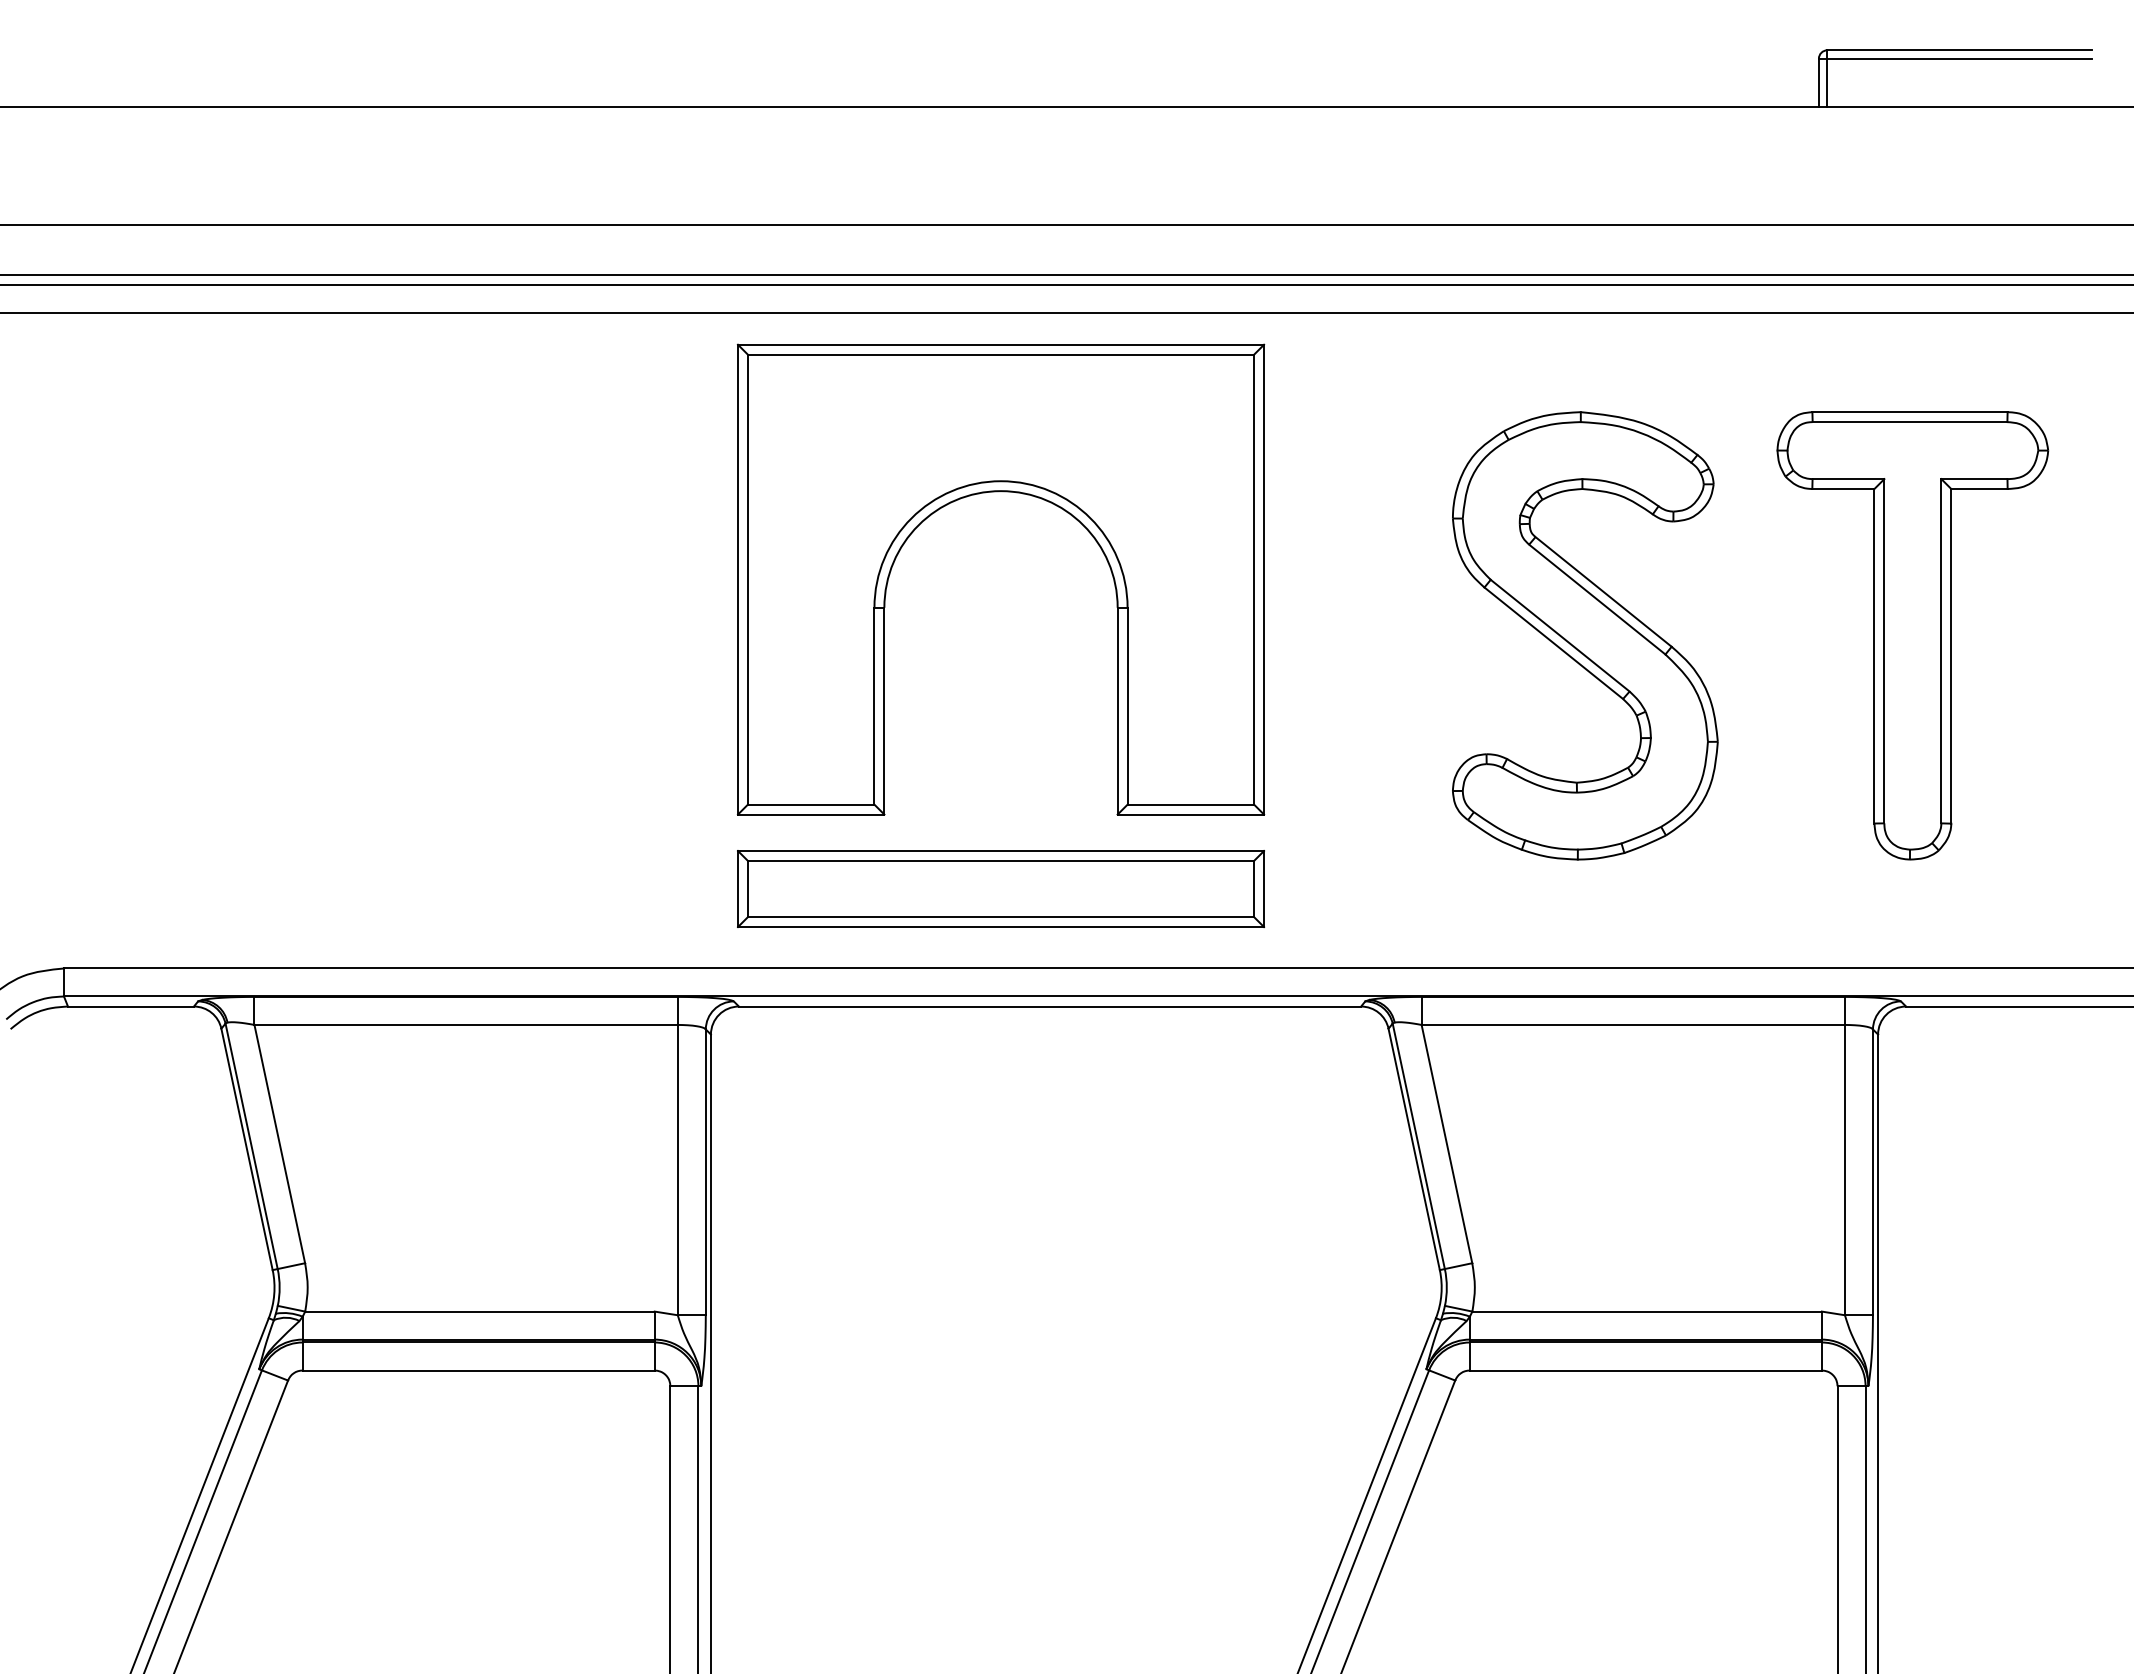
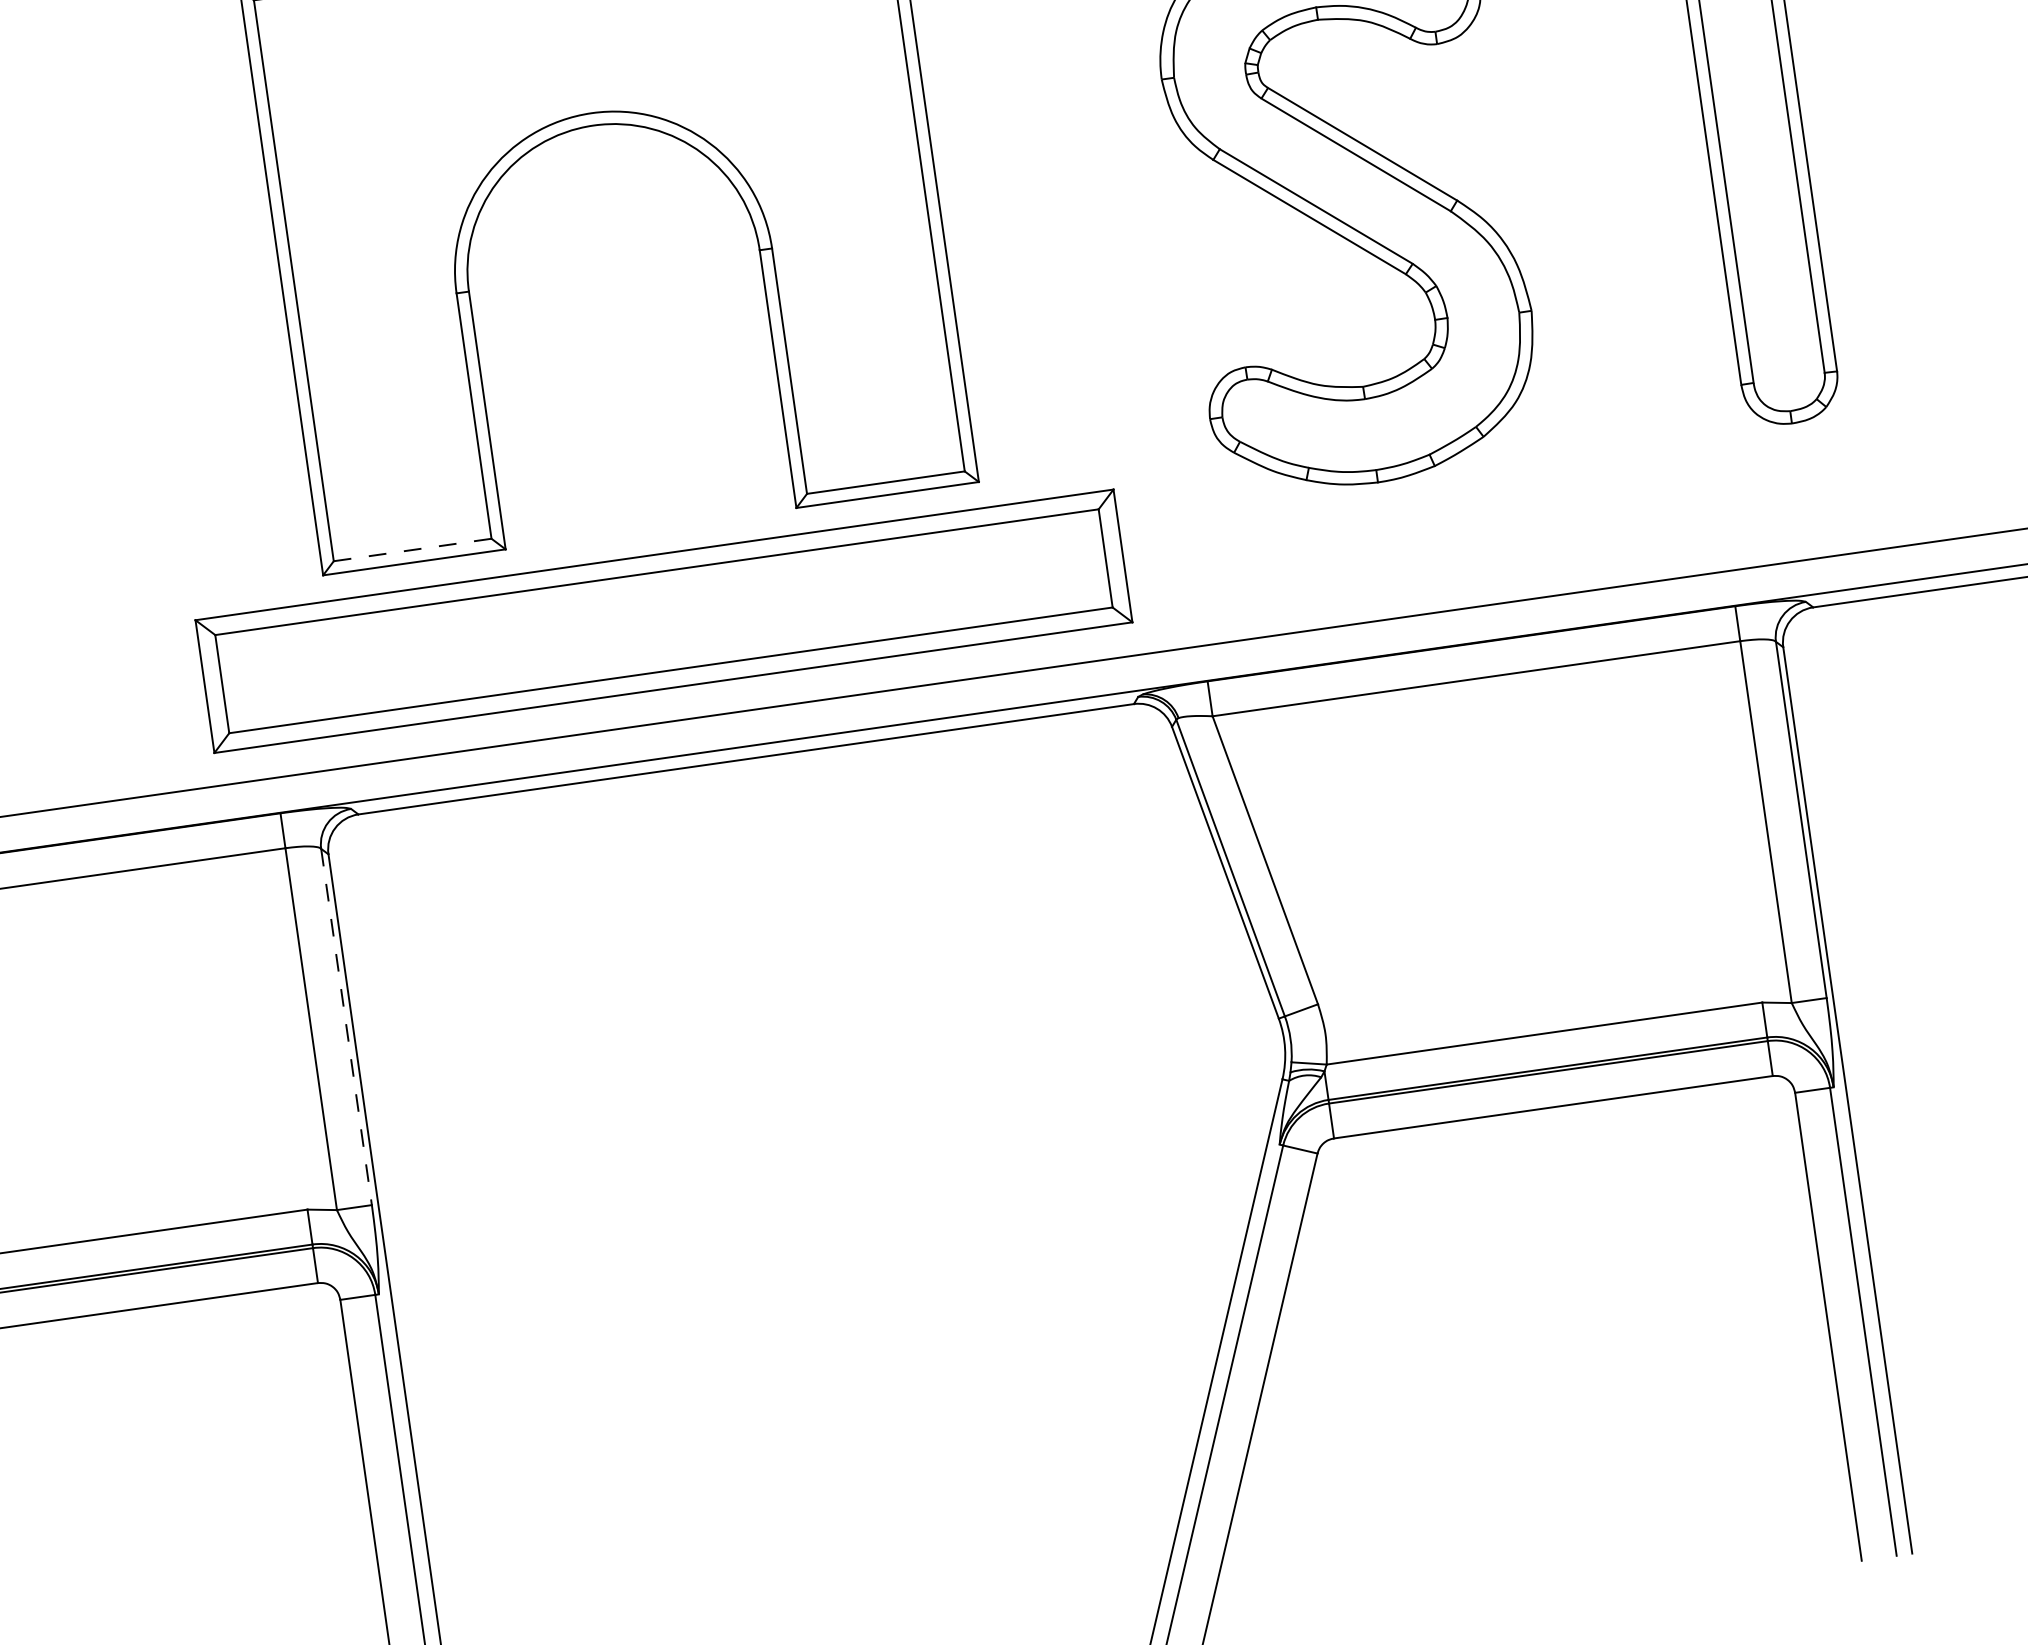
line: (810, 804) -> (411, 549), solid -> dashed
part: (1001, 889) -> (664, 621), size x1.4
line: (705, 1172) -> (346, 1027), solid -> dashed

